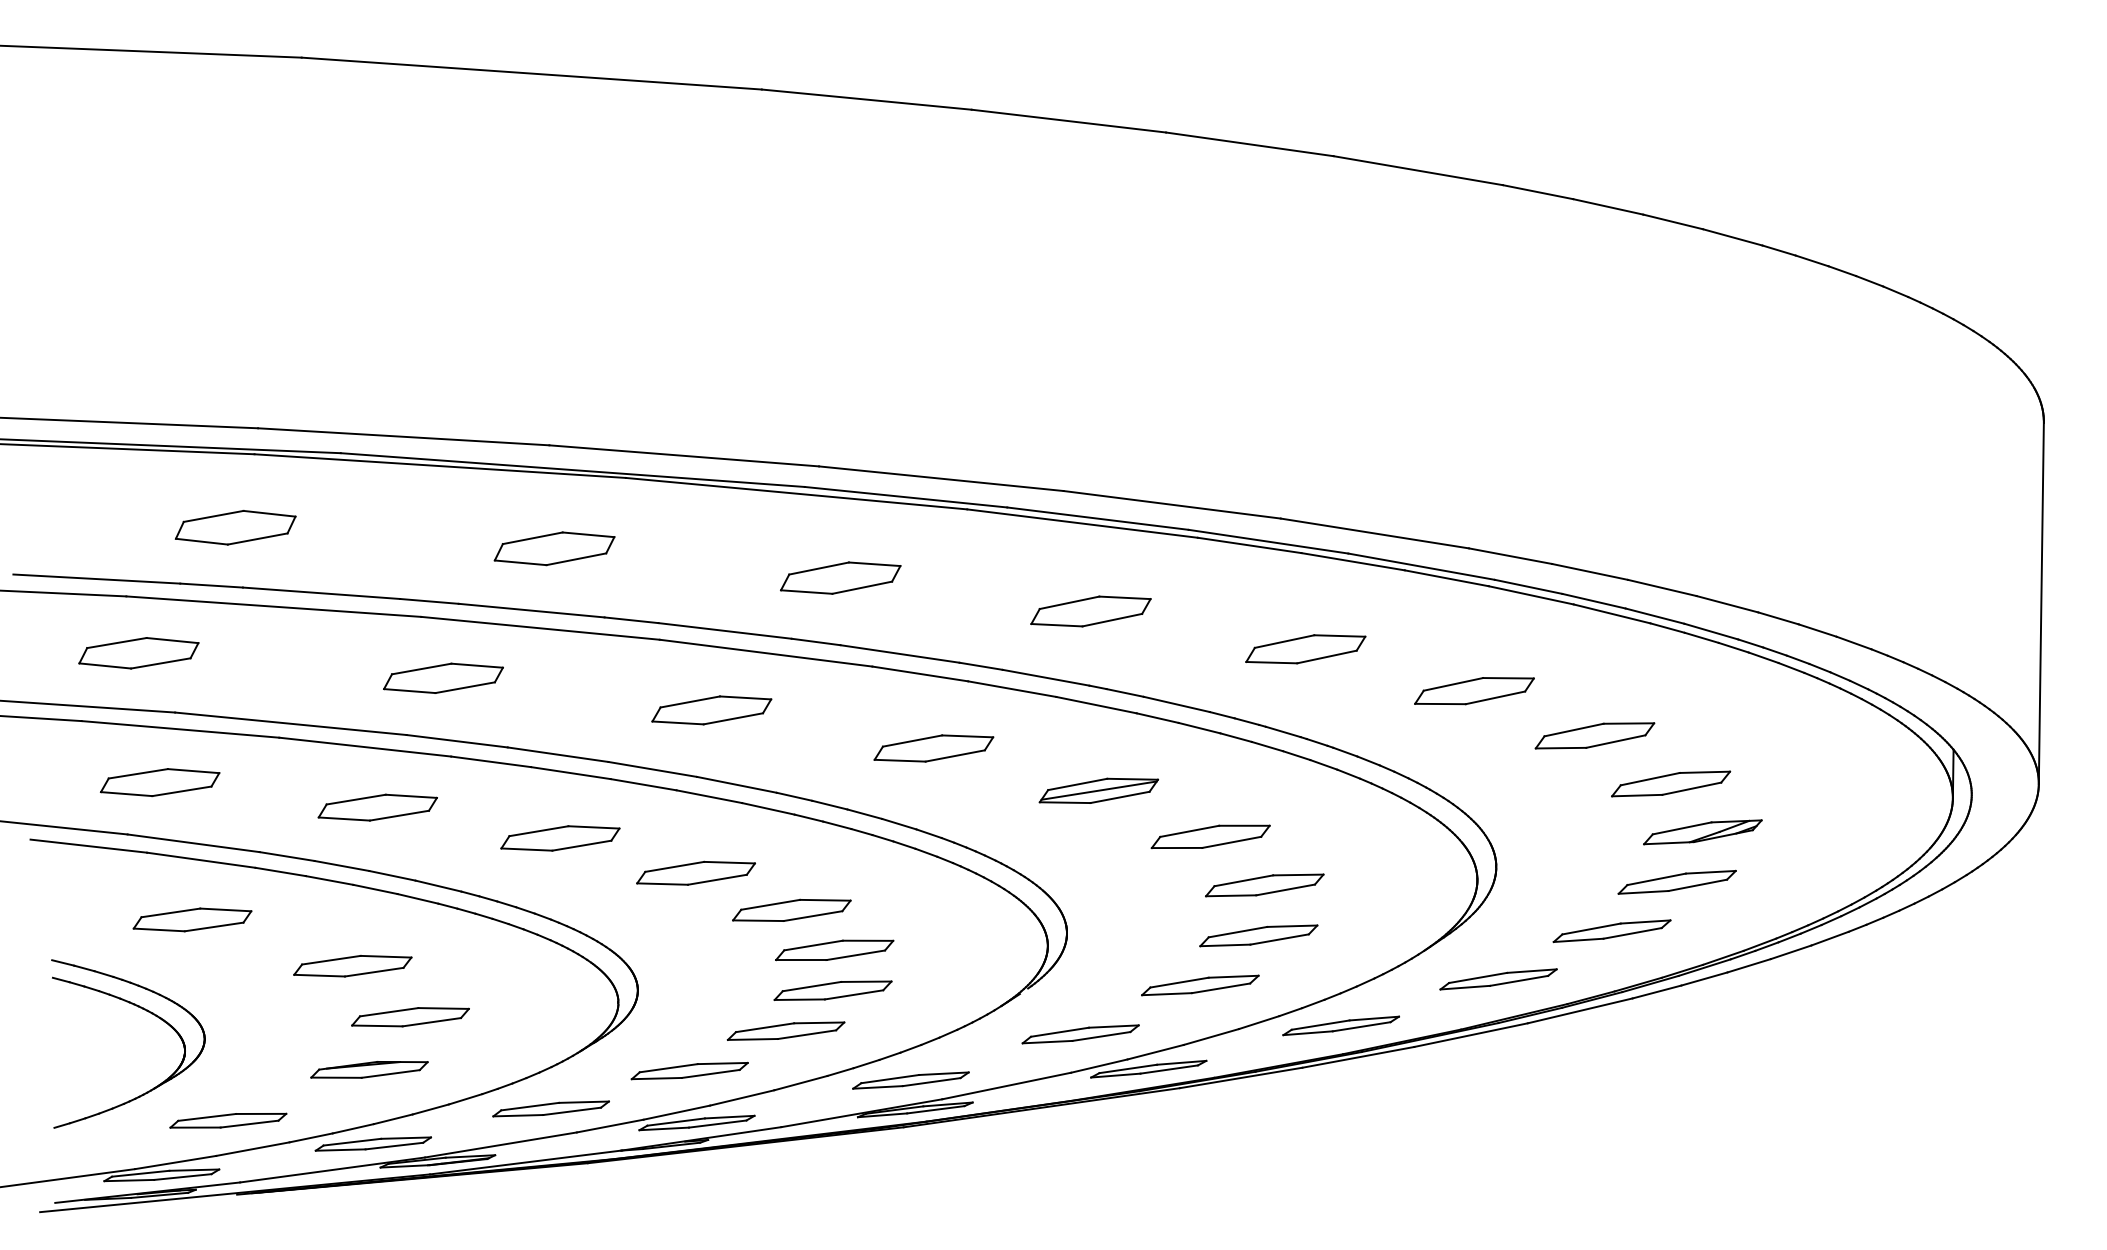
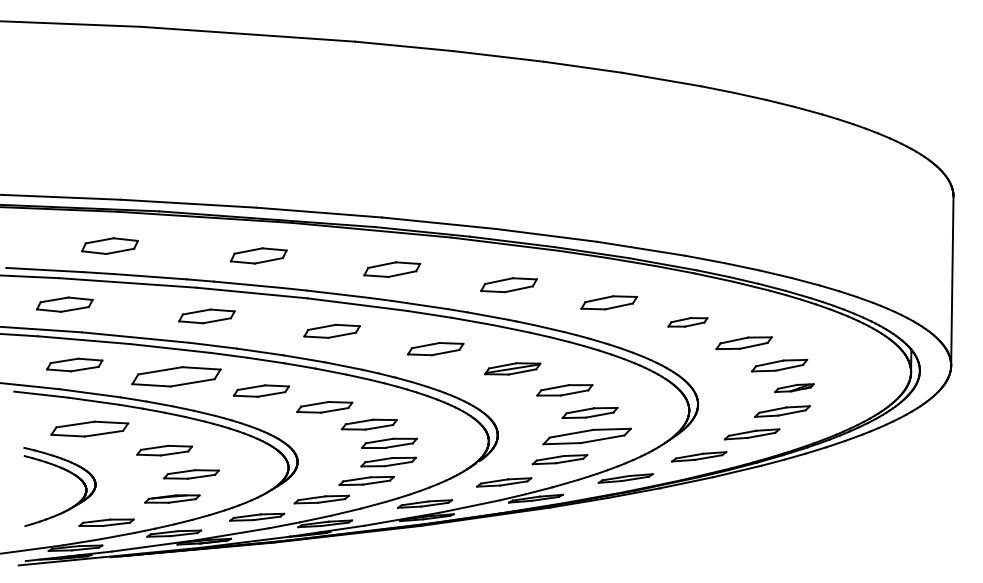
part: (1473, 691) -> (687, 322), size x0.7
part: (376, 807) -> (175, 376), size x1.6
part: (1703, 830) -> (794, 387), size x0.7
part: (191, 918) -> (89, 428), size x1.4
part: (1259, 935) -> (587, 436), size x1.6

